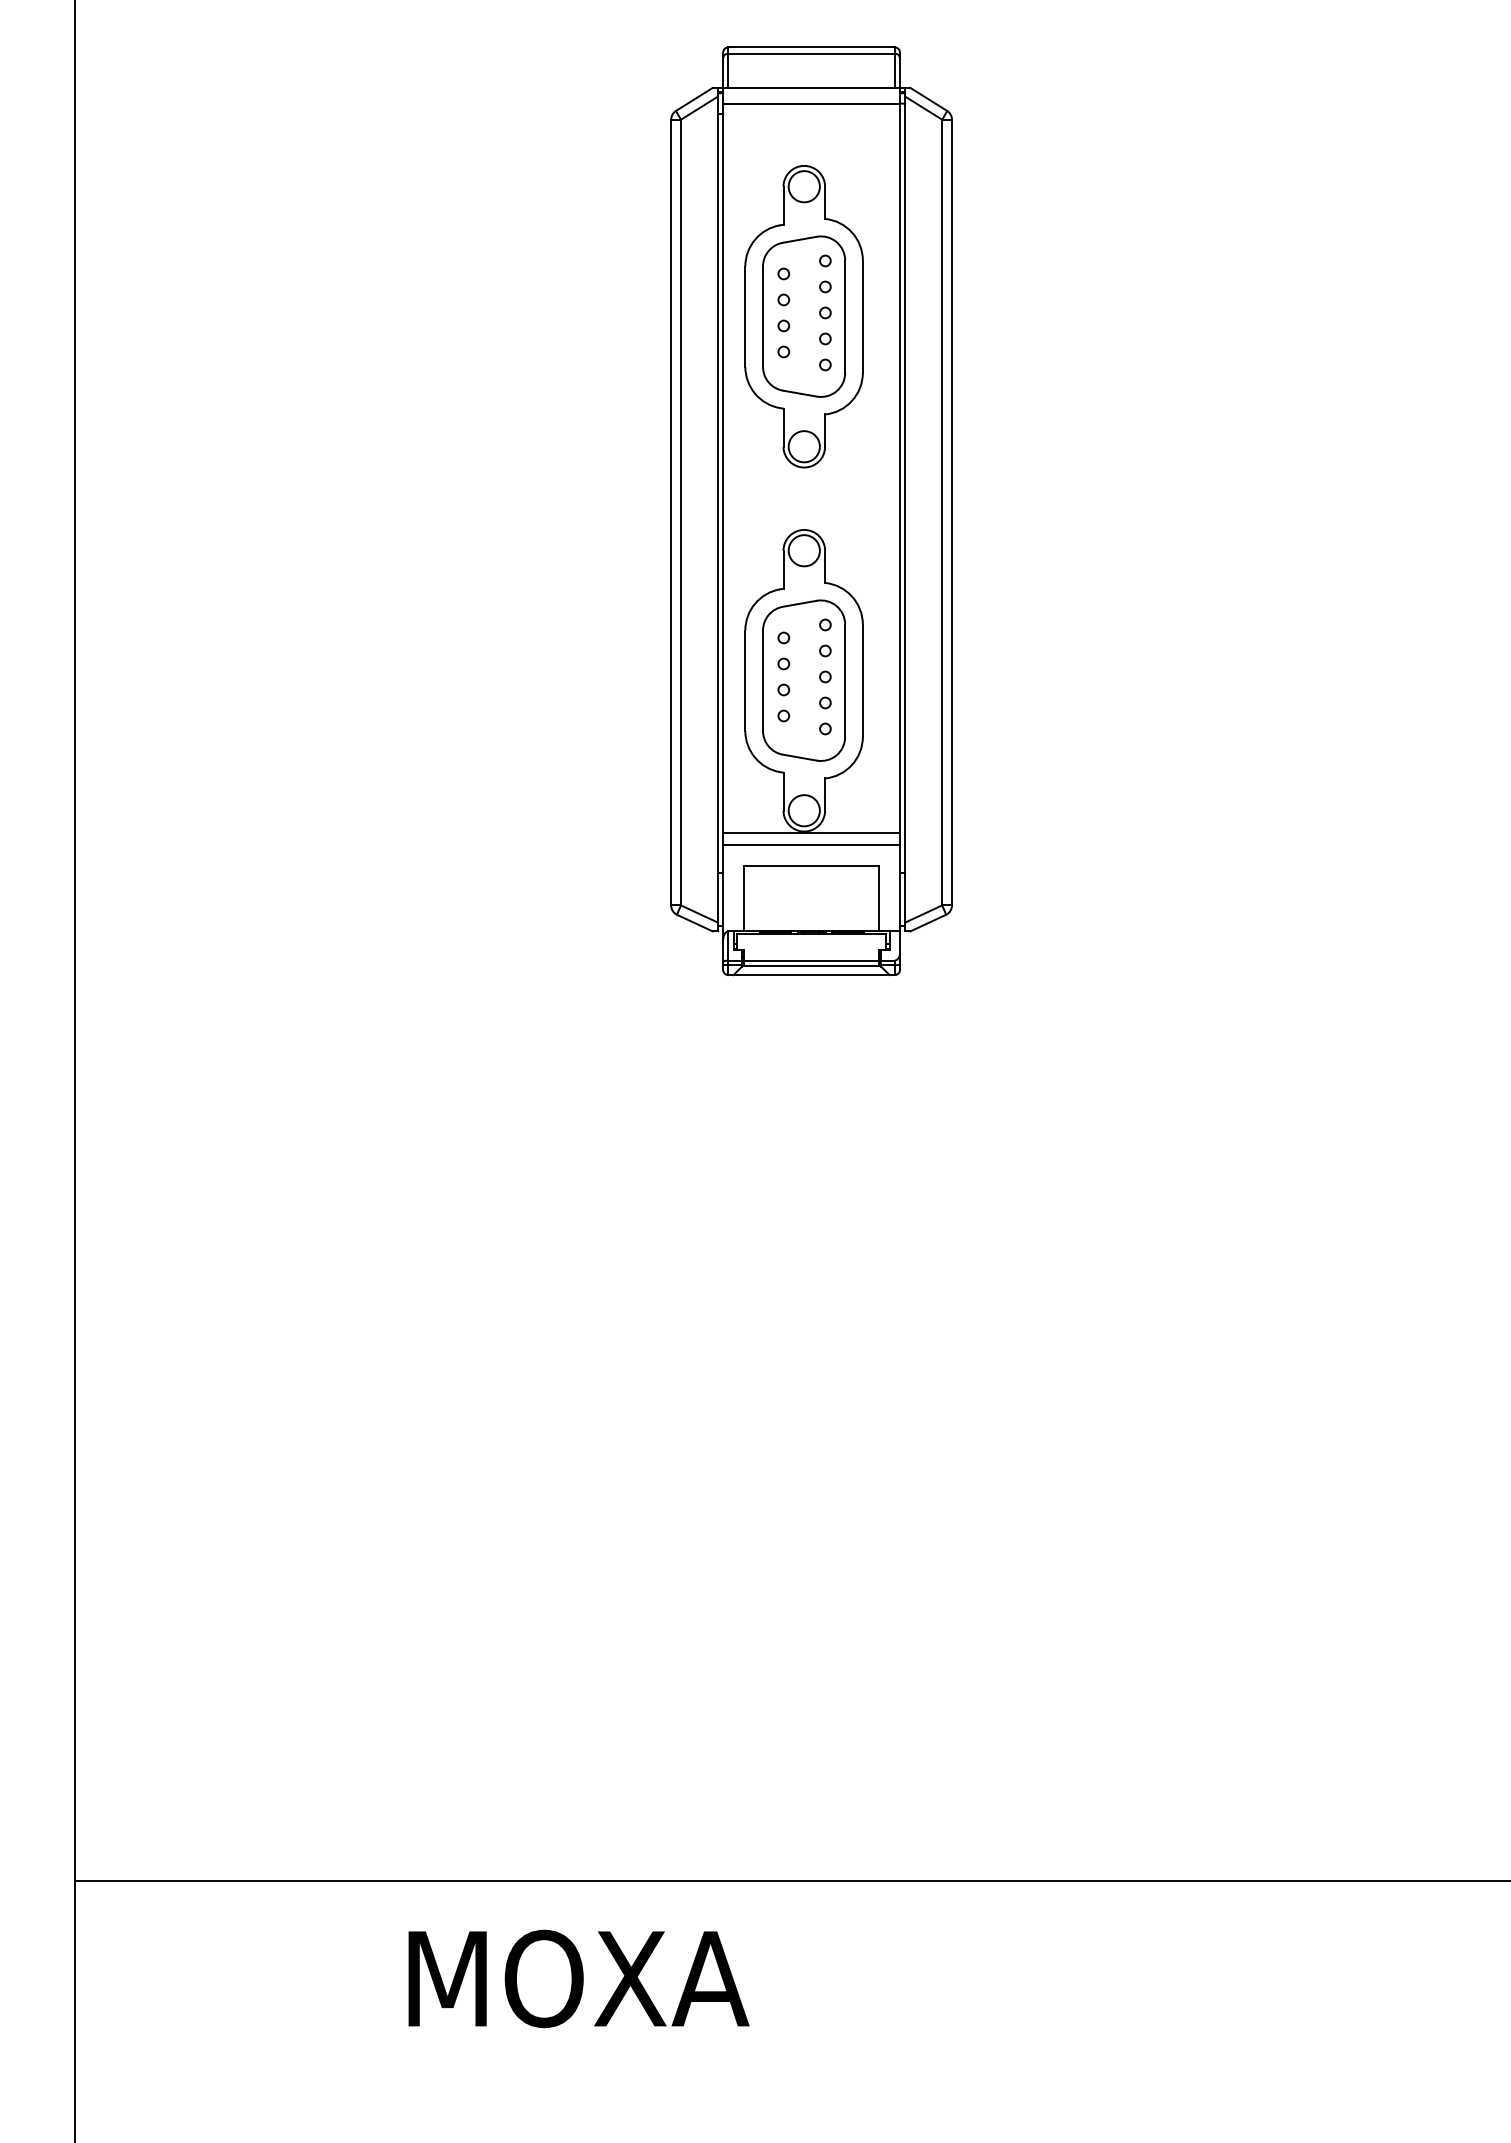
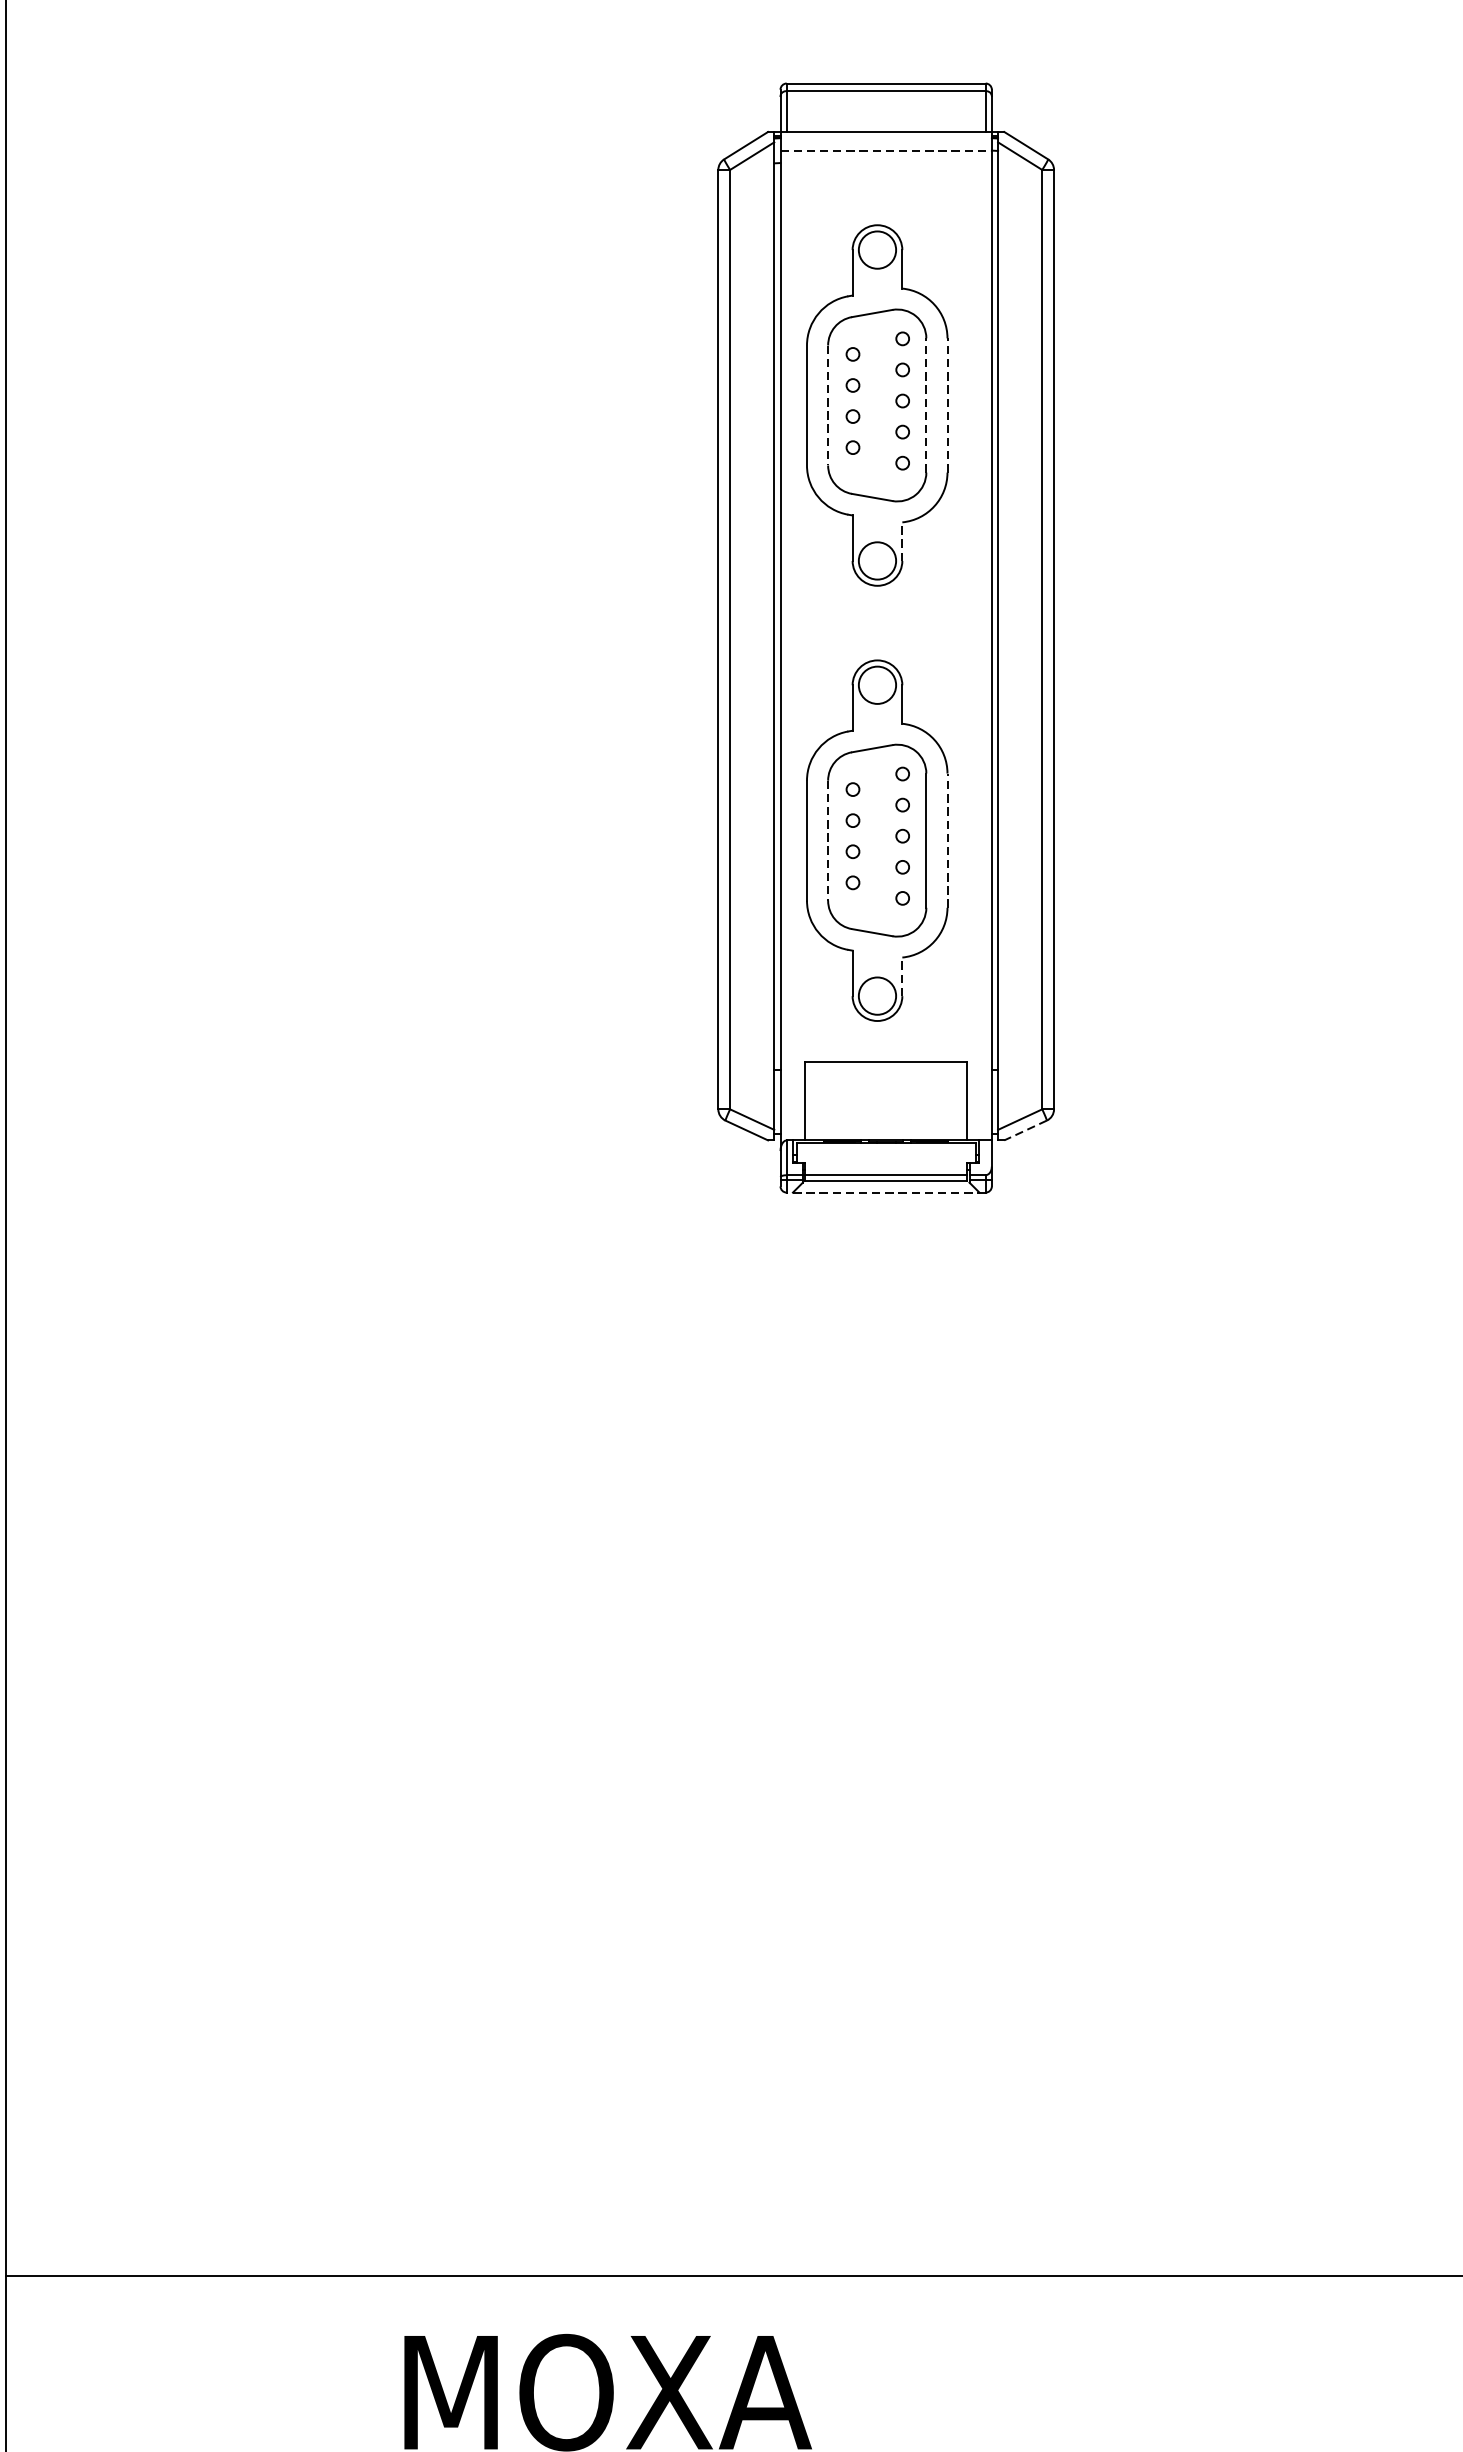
line: (812, 103) -> (887, 150), solid -> dashed
line: (845, 316) -> (926, 405), solid -> dashed
line: (862, 316) -> (947, 405), solid -> dashed
line: (763, 317) -> (828, 406), solid -> dashed
line: (825, 430) -> (902, 541), solid -> dashed
line: (862, 680) -> (947, 840), solid -> dashed
line: (763, 681) -> (828, 841), solid -> dashed
line: (825, 794) -> (902, 976), solid -> dashed
line: (811, 832) -> (886, 1022), removed
line: (811, 844) -> (886, 1036), removed
line: (928, 923) -> (1025, 1130), solid -> dashed
line: (811, 975) -> (886, 1193), solid -> dashed

